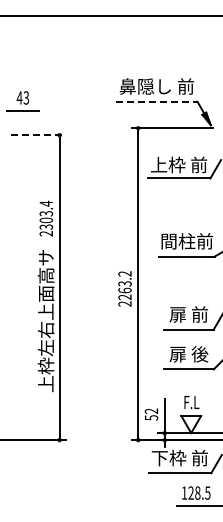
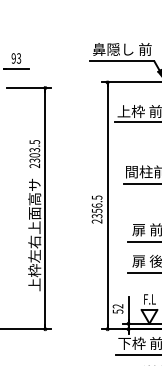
text: (19, 97) -> (13, 58), 43 -> 93
line: (156, 101) -> (122, 61), dashed -> solid
line: (38, 135) -> (28, 88), dashed -> solid
text: (46, 203) -> (34, 141), 2303.4 -> 2303.5
text: (124, 285) -> (96, 206), 2263.2 -> 2356.5

